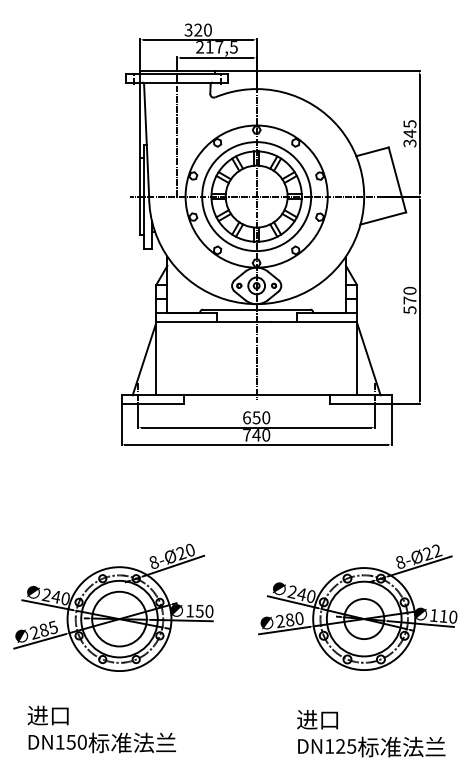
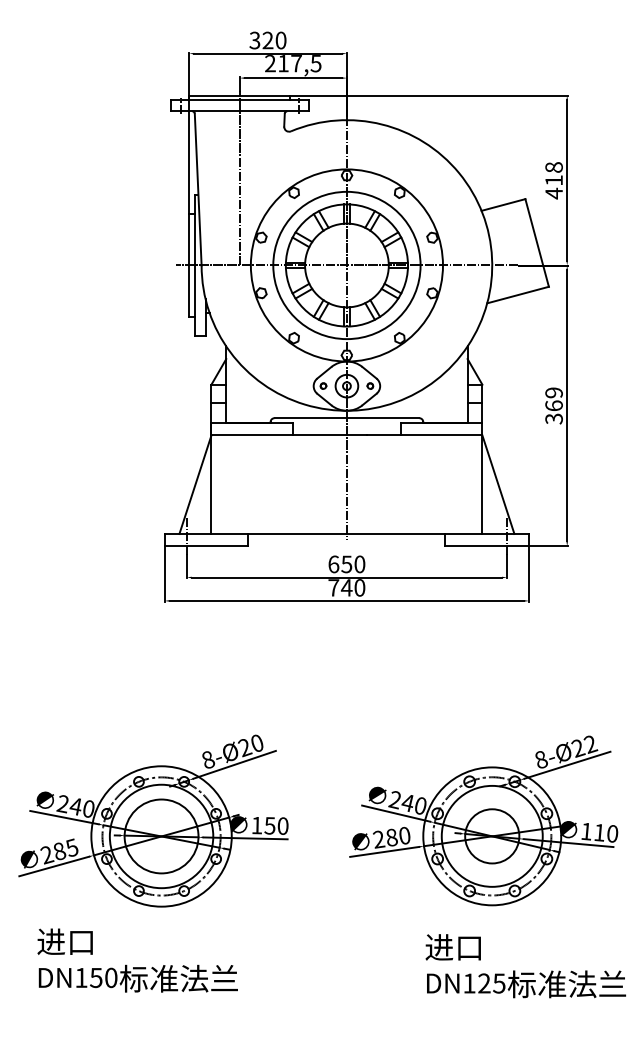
text: (409, 133) -> (553, 180), 345 -> 418
text: (409, 300) -> (553, 405), 570 -> 369
text: (101, 729) -> (137, 960), moved
text: (371, 733) -> (525, 966), moved

